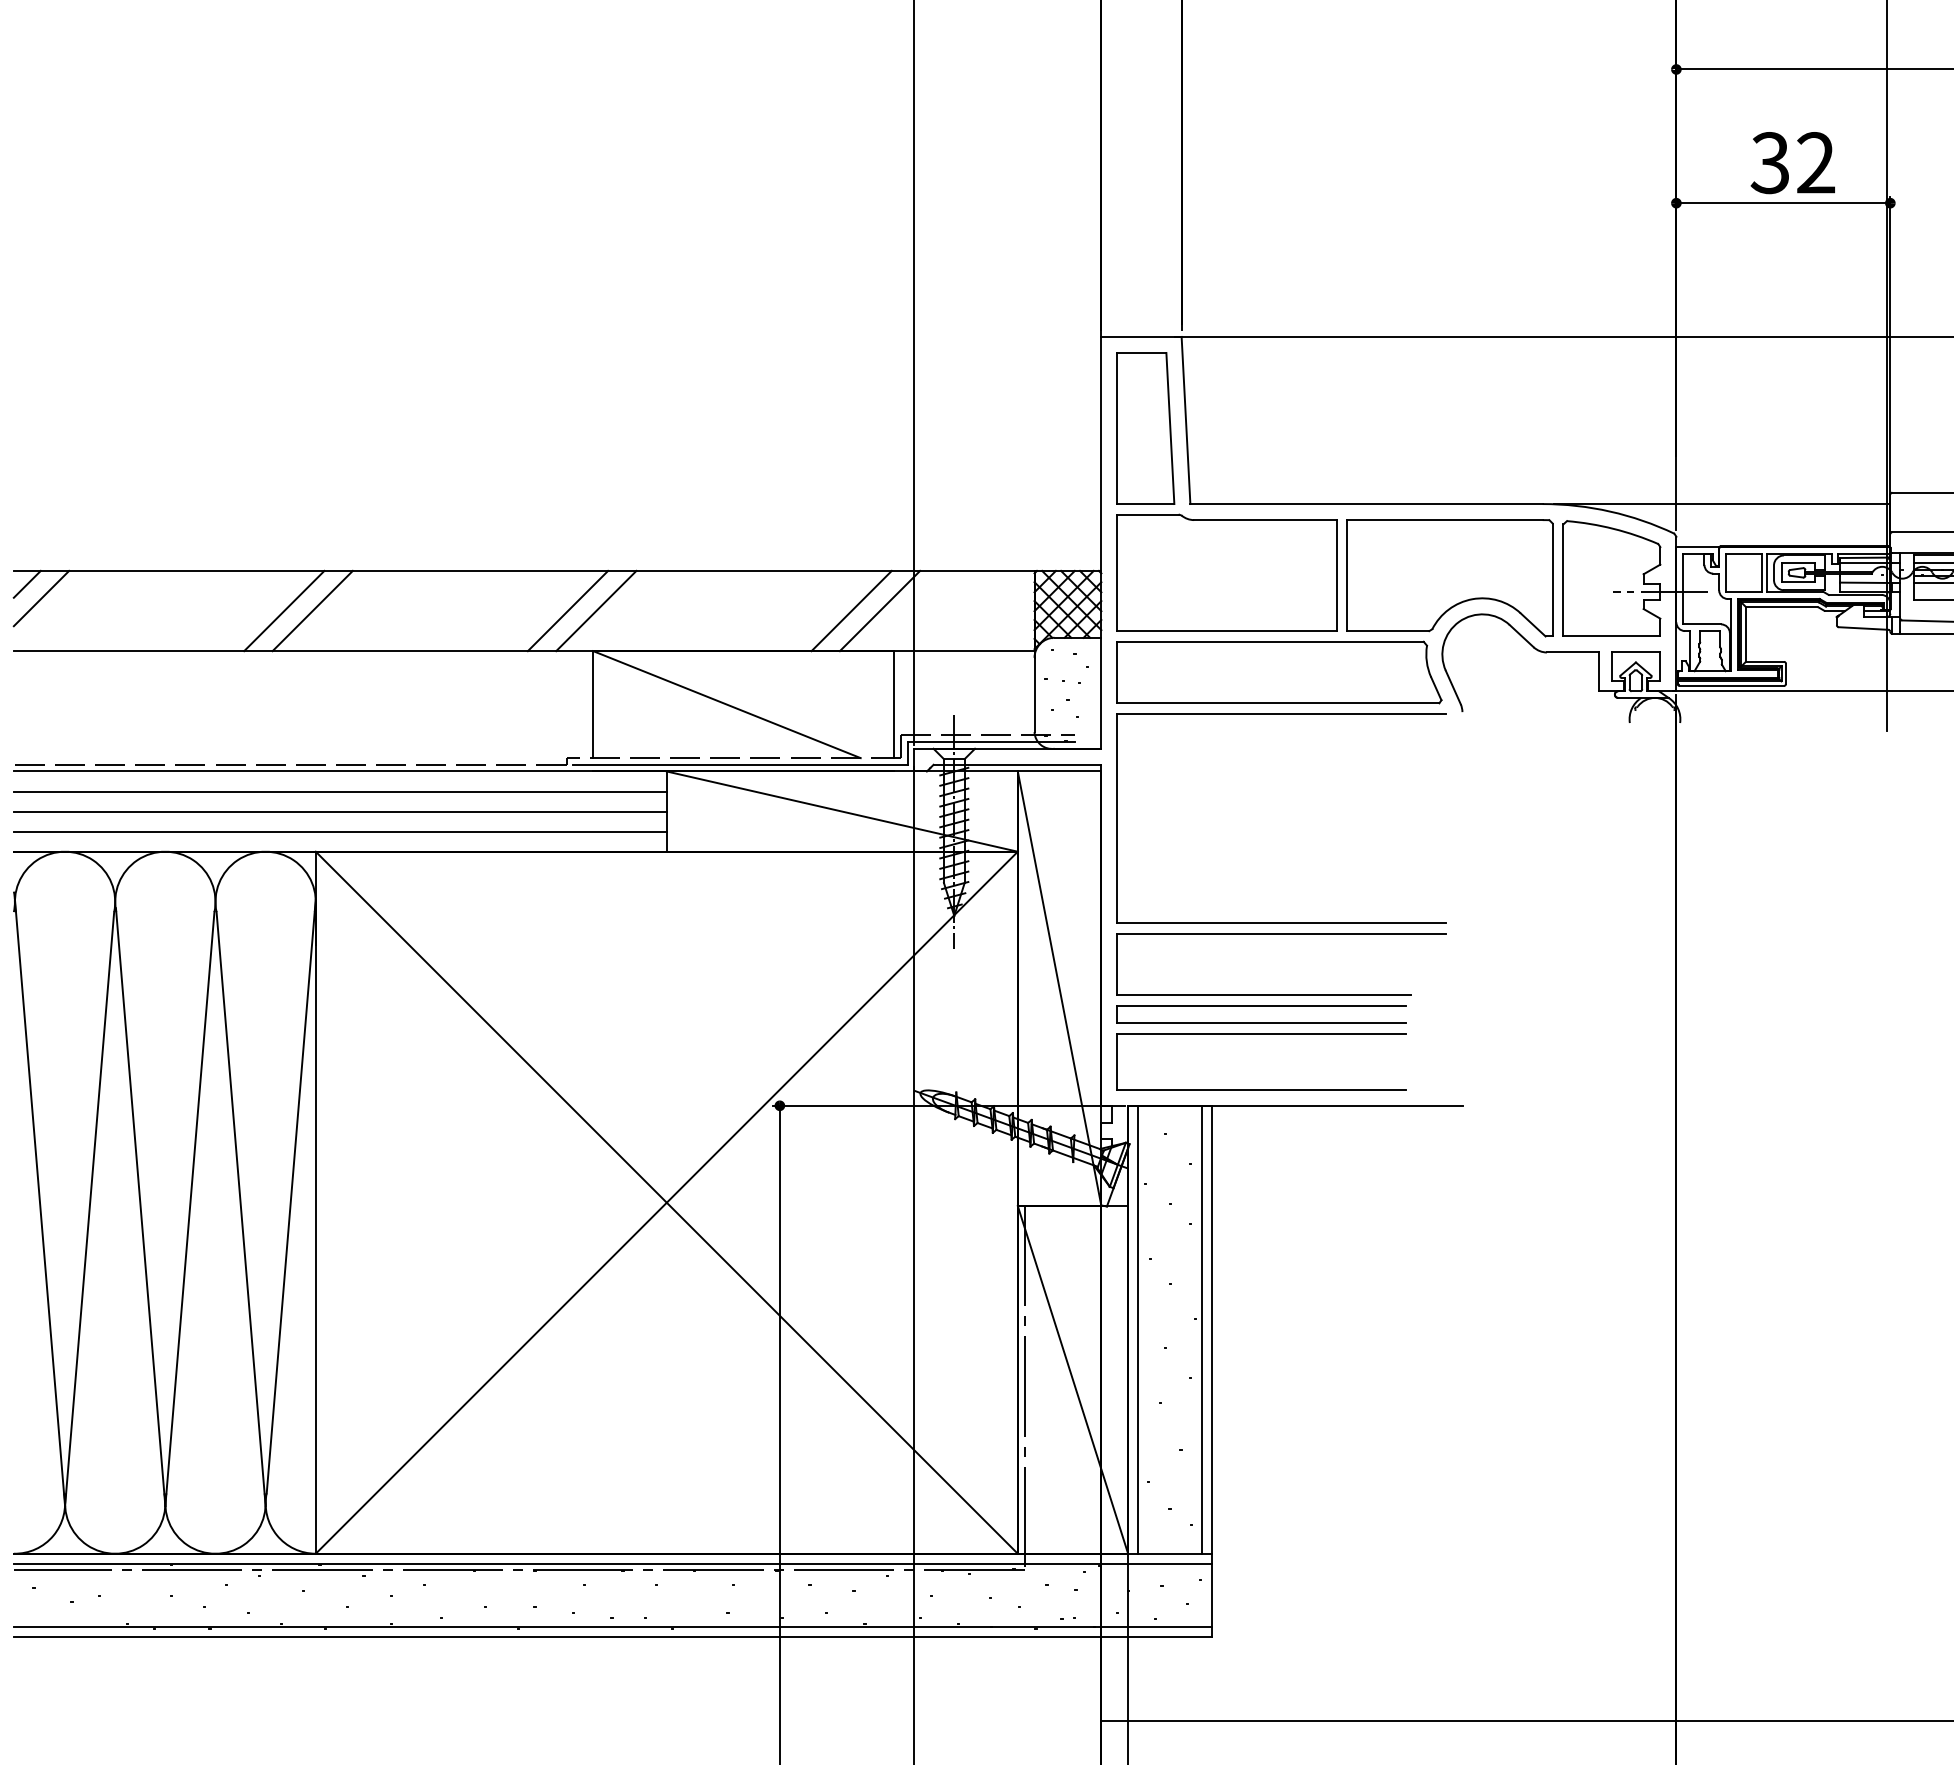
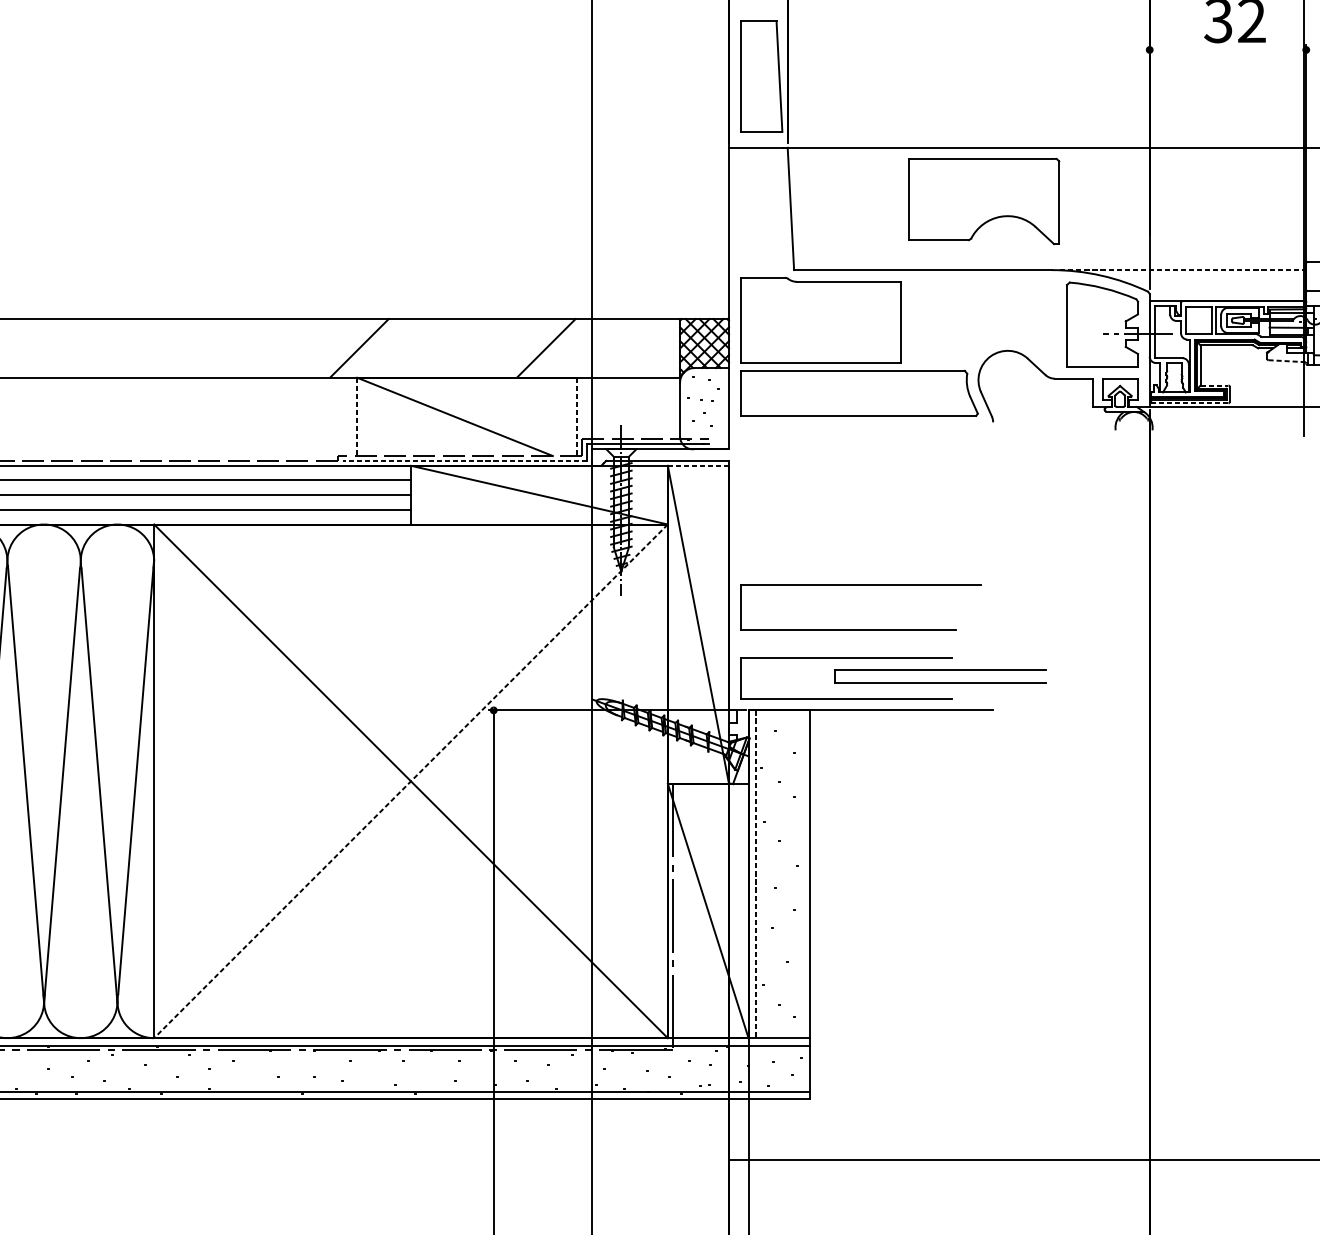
line: (1783, 203) -> (1228, 50), removed
part: (1145, 428) -> (761, 76), moved
line: (1722, 504) -> (1183, 270), solid -> dashed
part: (1449, 578) -> (983, 201), moved
line: (284, 610) -> (131, 348), removed
line: (312, 610) -> (151, 348), removed
line: (567, 610) -> (338, 348), removed
line: (879, 610) -> (566, 348), removed
line: (1863, 628) -> (1286, 361), solid -> dashed
line: (1765, 661) -> (1214, 385), solid -> dashed
line: (1731, 685) -> (1190, 402), solid -> dashed
line: (593, 705) -> (357, 417), solid -> dashed
line: (894, 705) -> (577, 417), solid -> dashed
part: (1281, 714) -> (860, 424), removed
line: (739, 764) -> (464, 460), solid -> dashed
line: (1059, 771) -> (698, 465), solid -> dashed
part: (1261, 1006) -> (940, 670), moved
line: (666, 1203) -> (410, 781), solid -> dashed
line: (1138, 1329) -> (756, 874), solid -> dashed
line: (1201, 1329) -> (802, 874), removed

